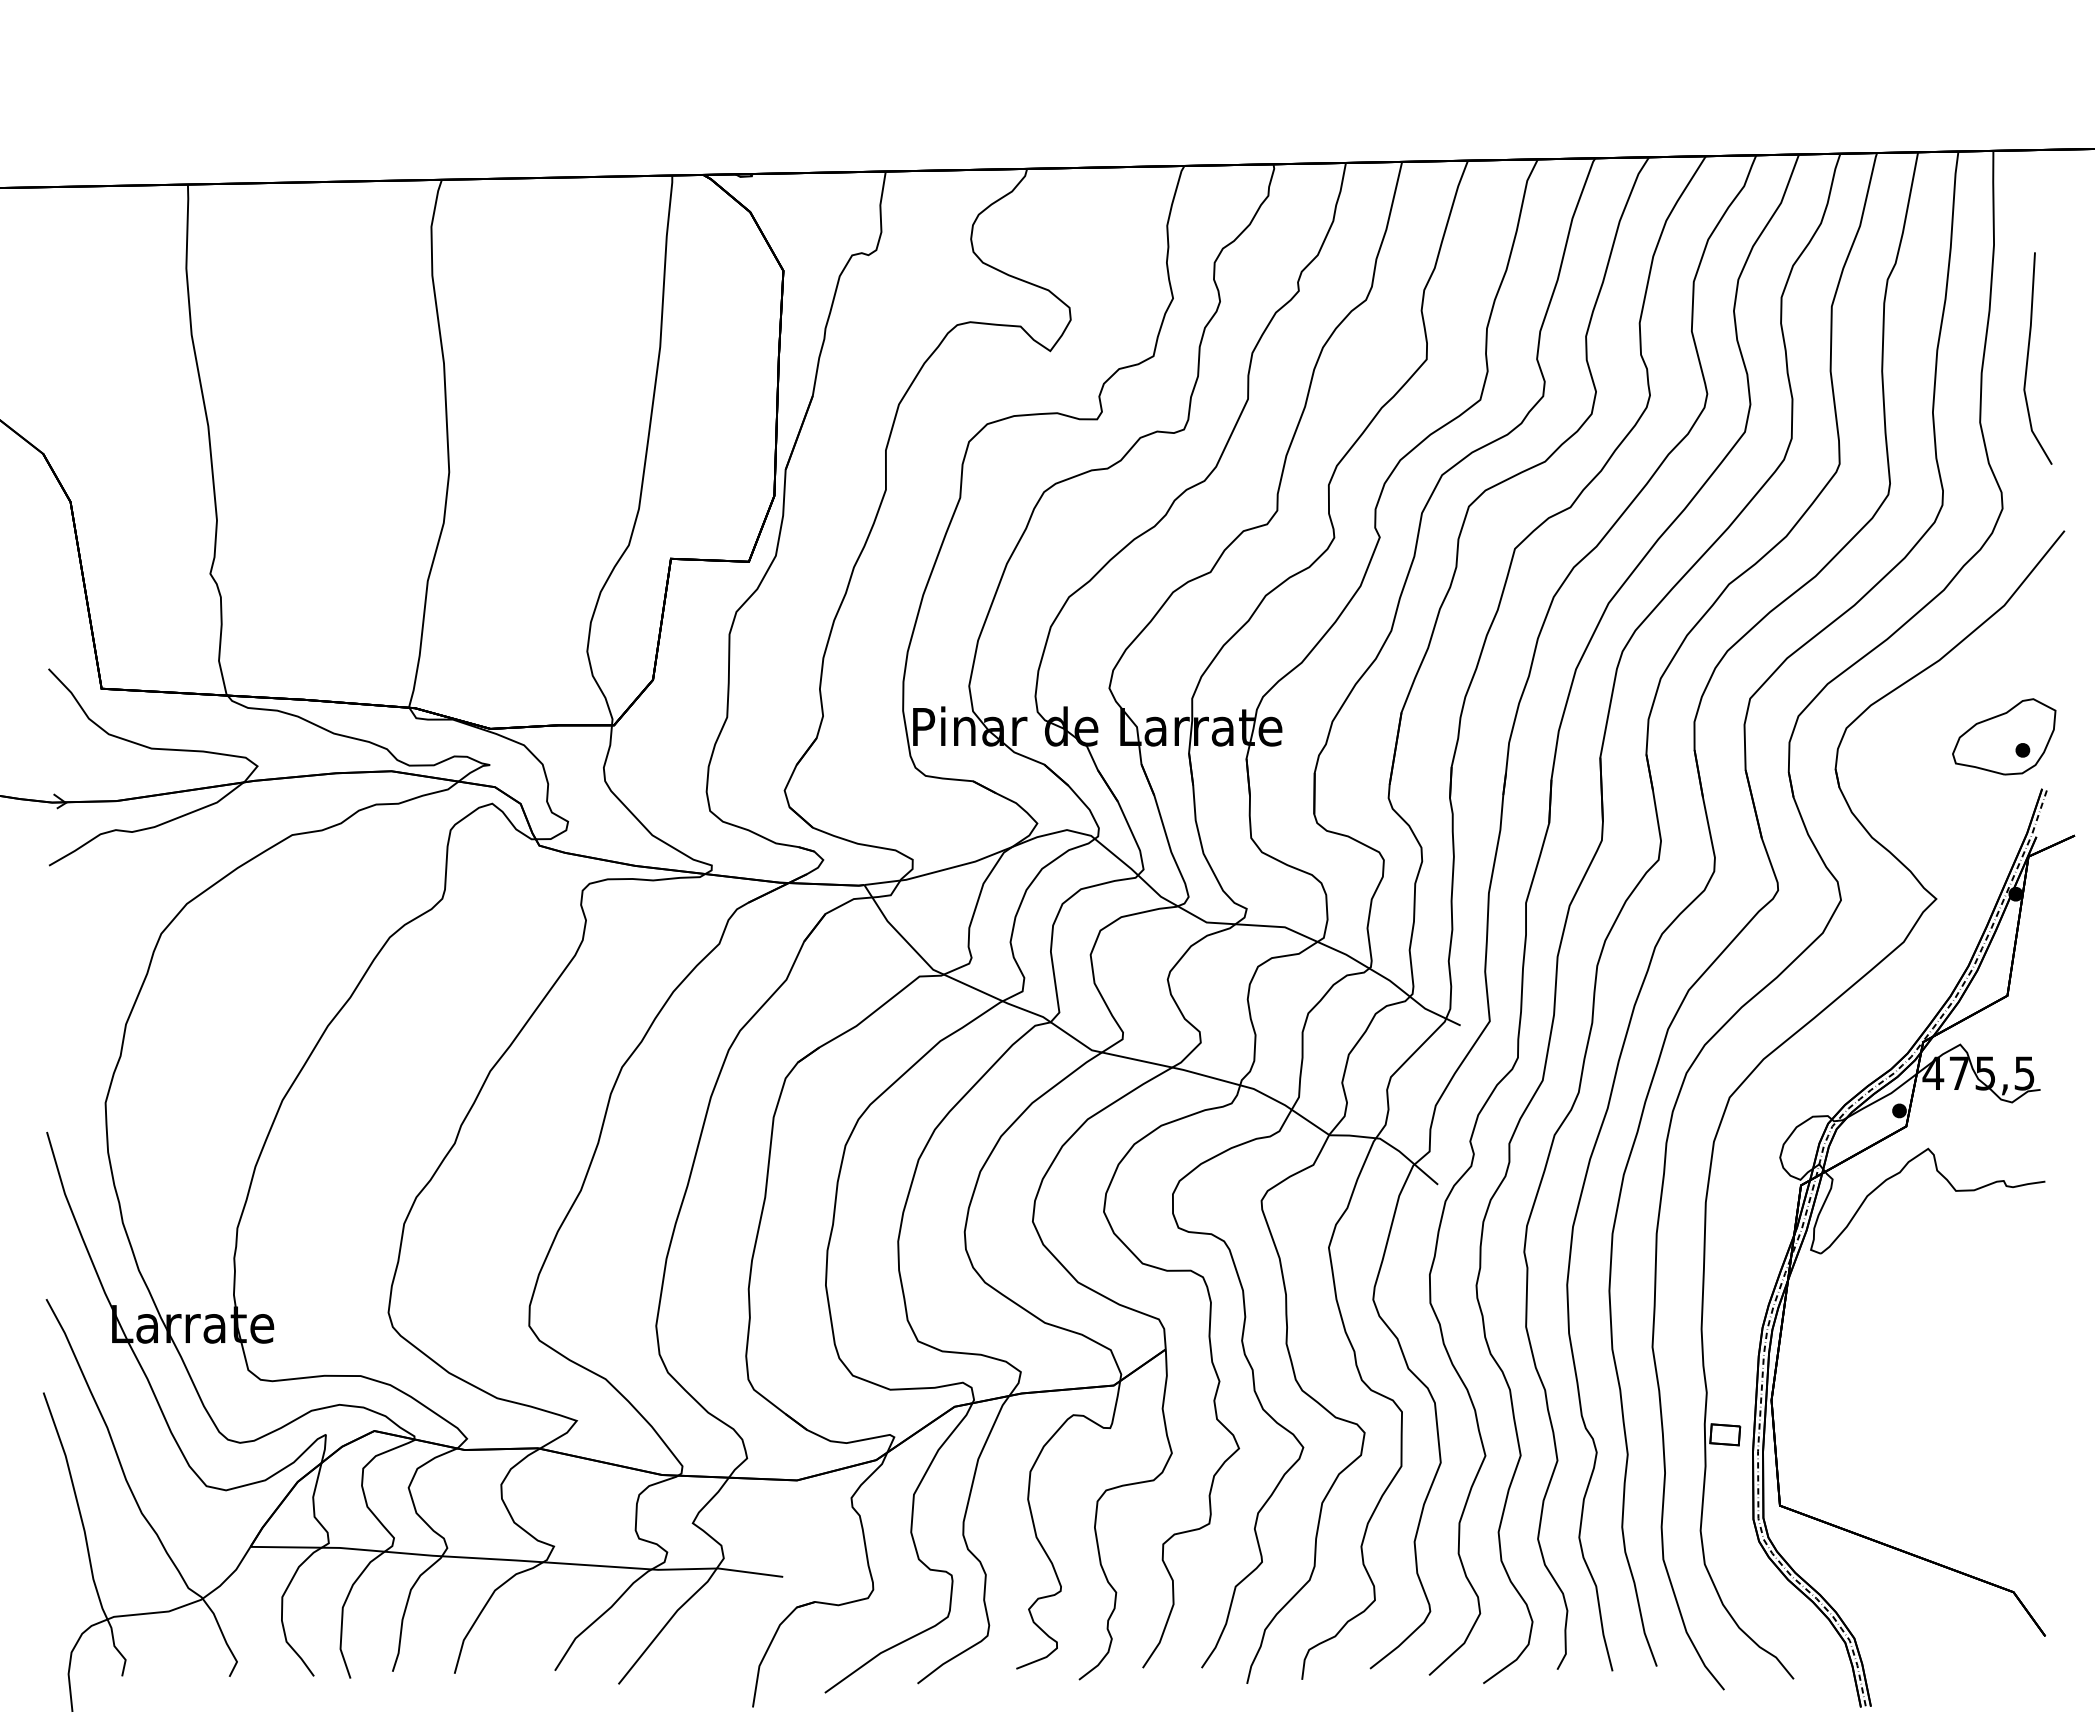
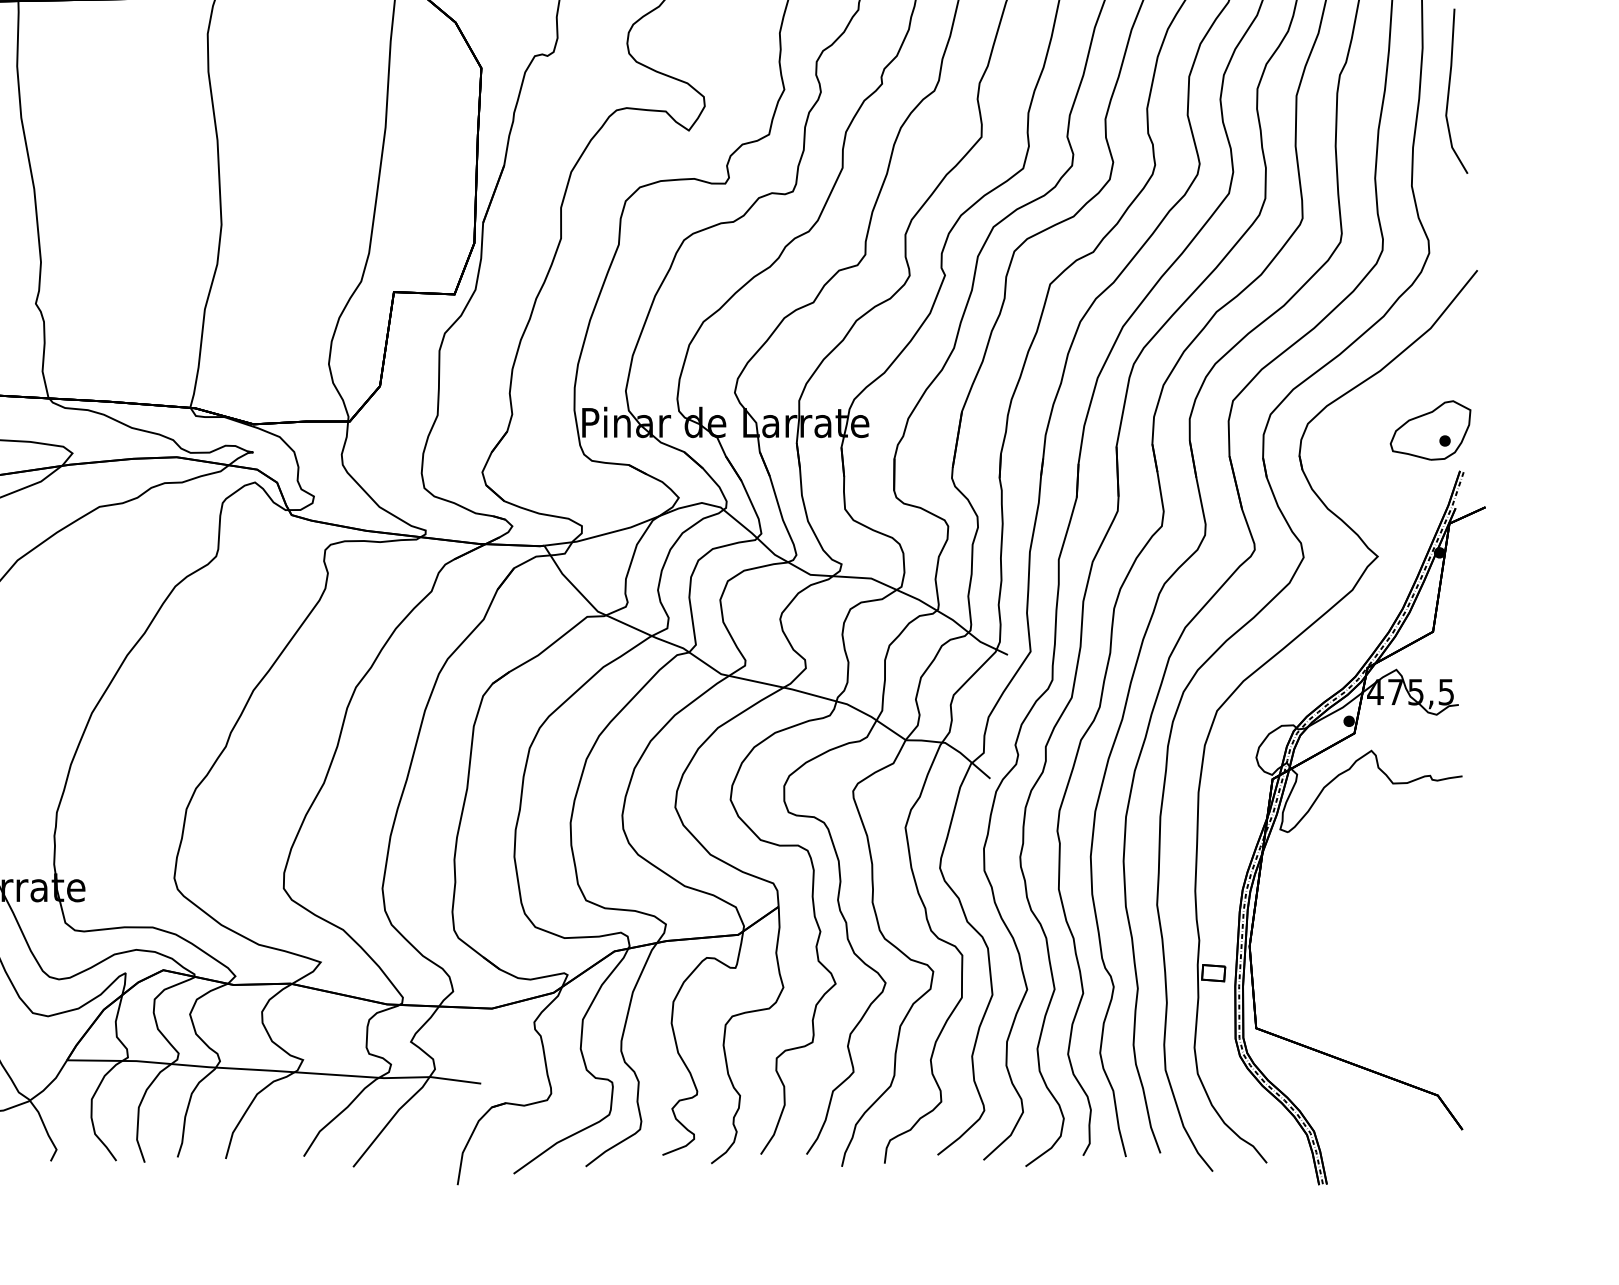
line: (2028, 358) -> (1449, 91), moved

